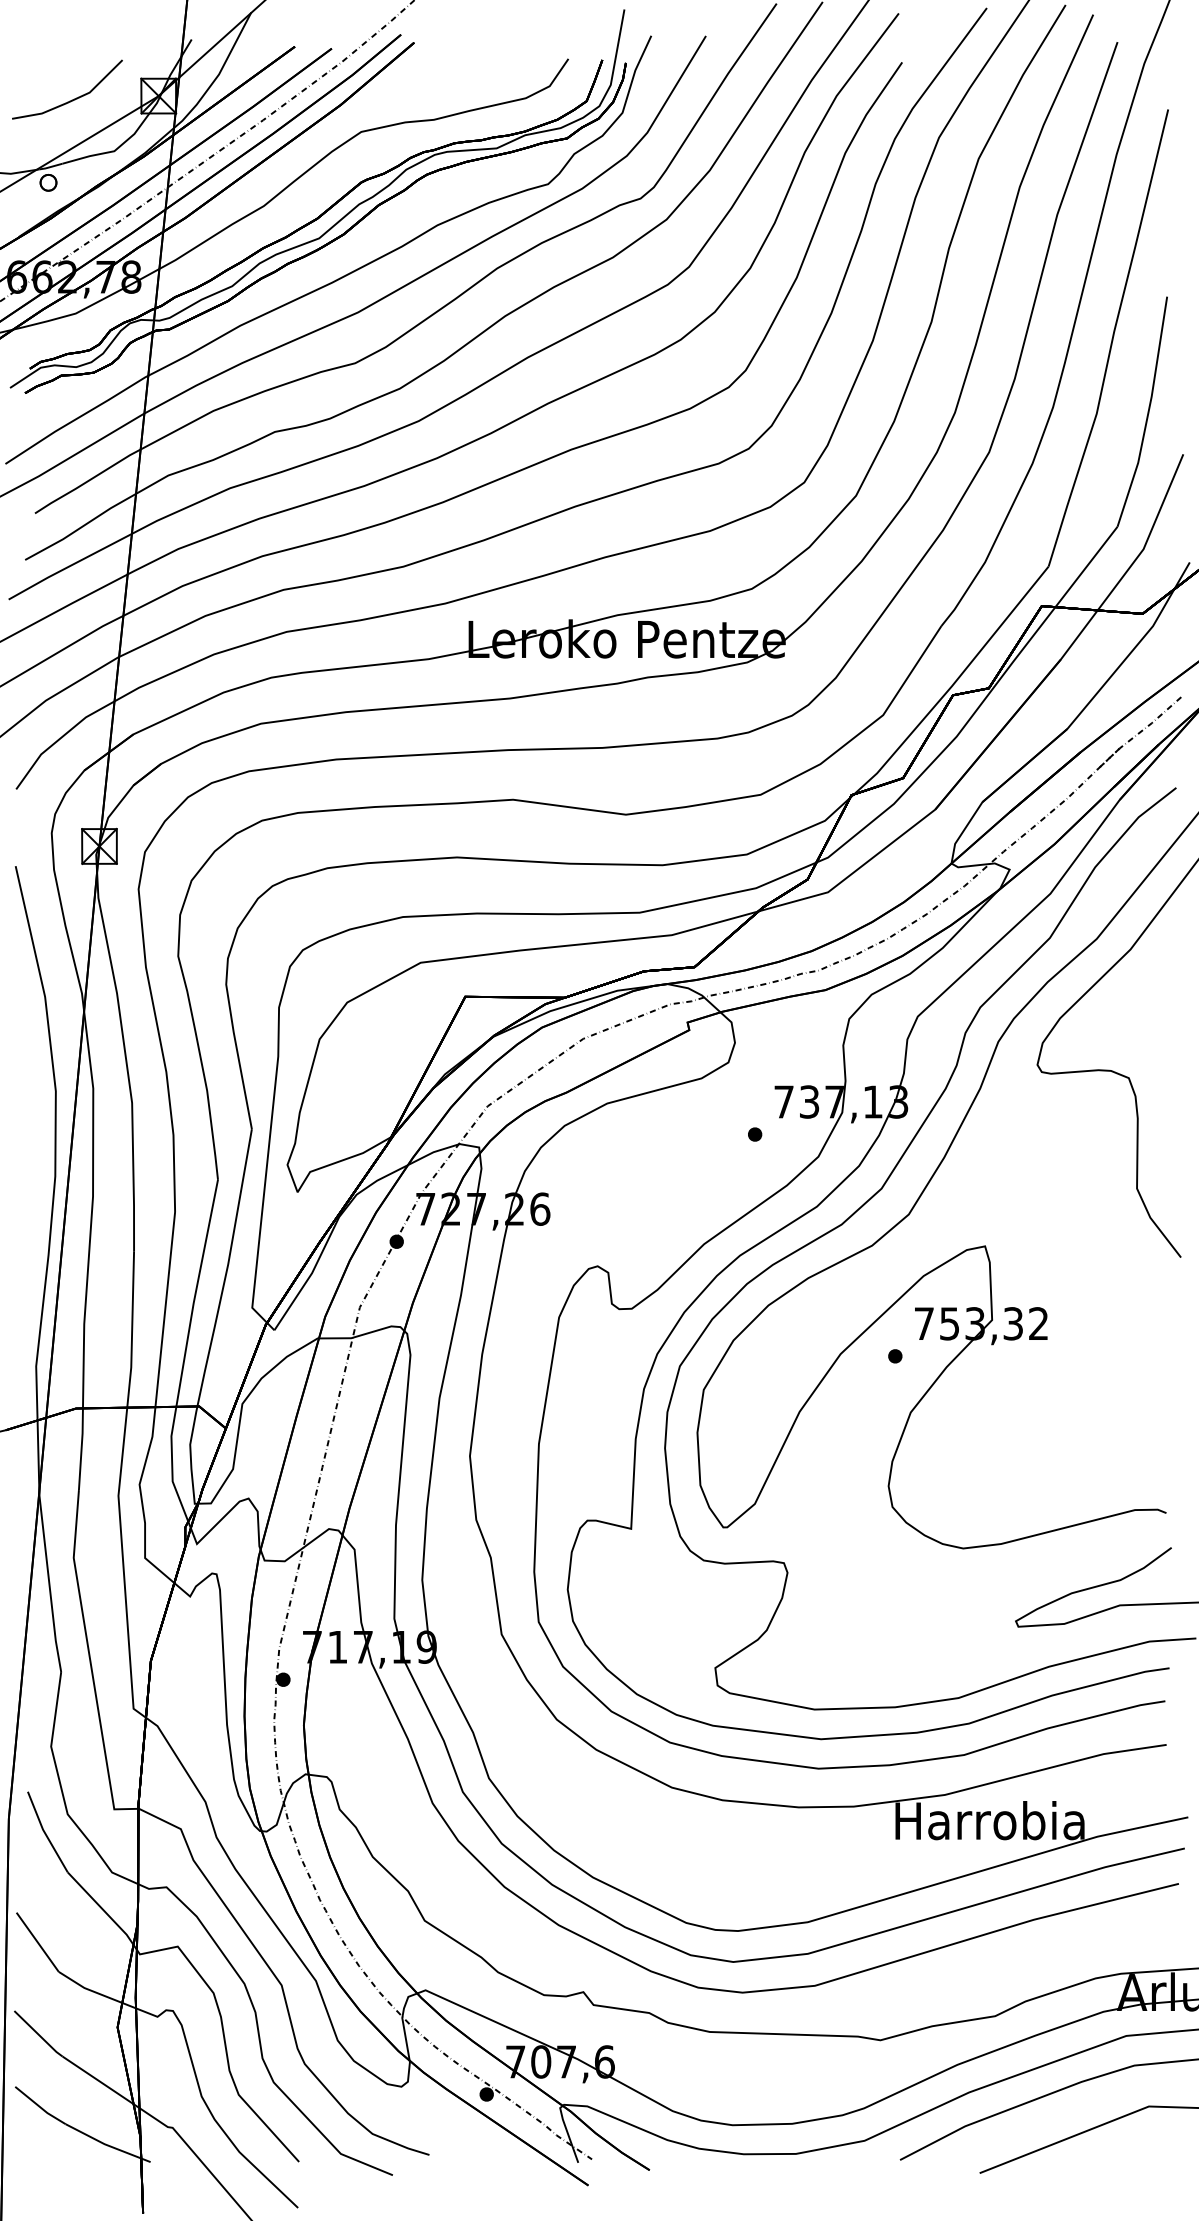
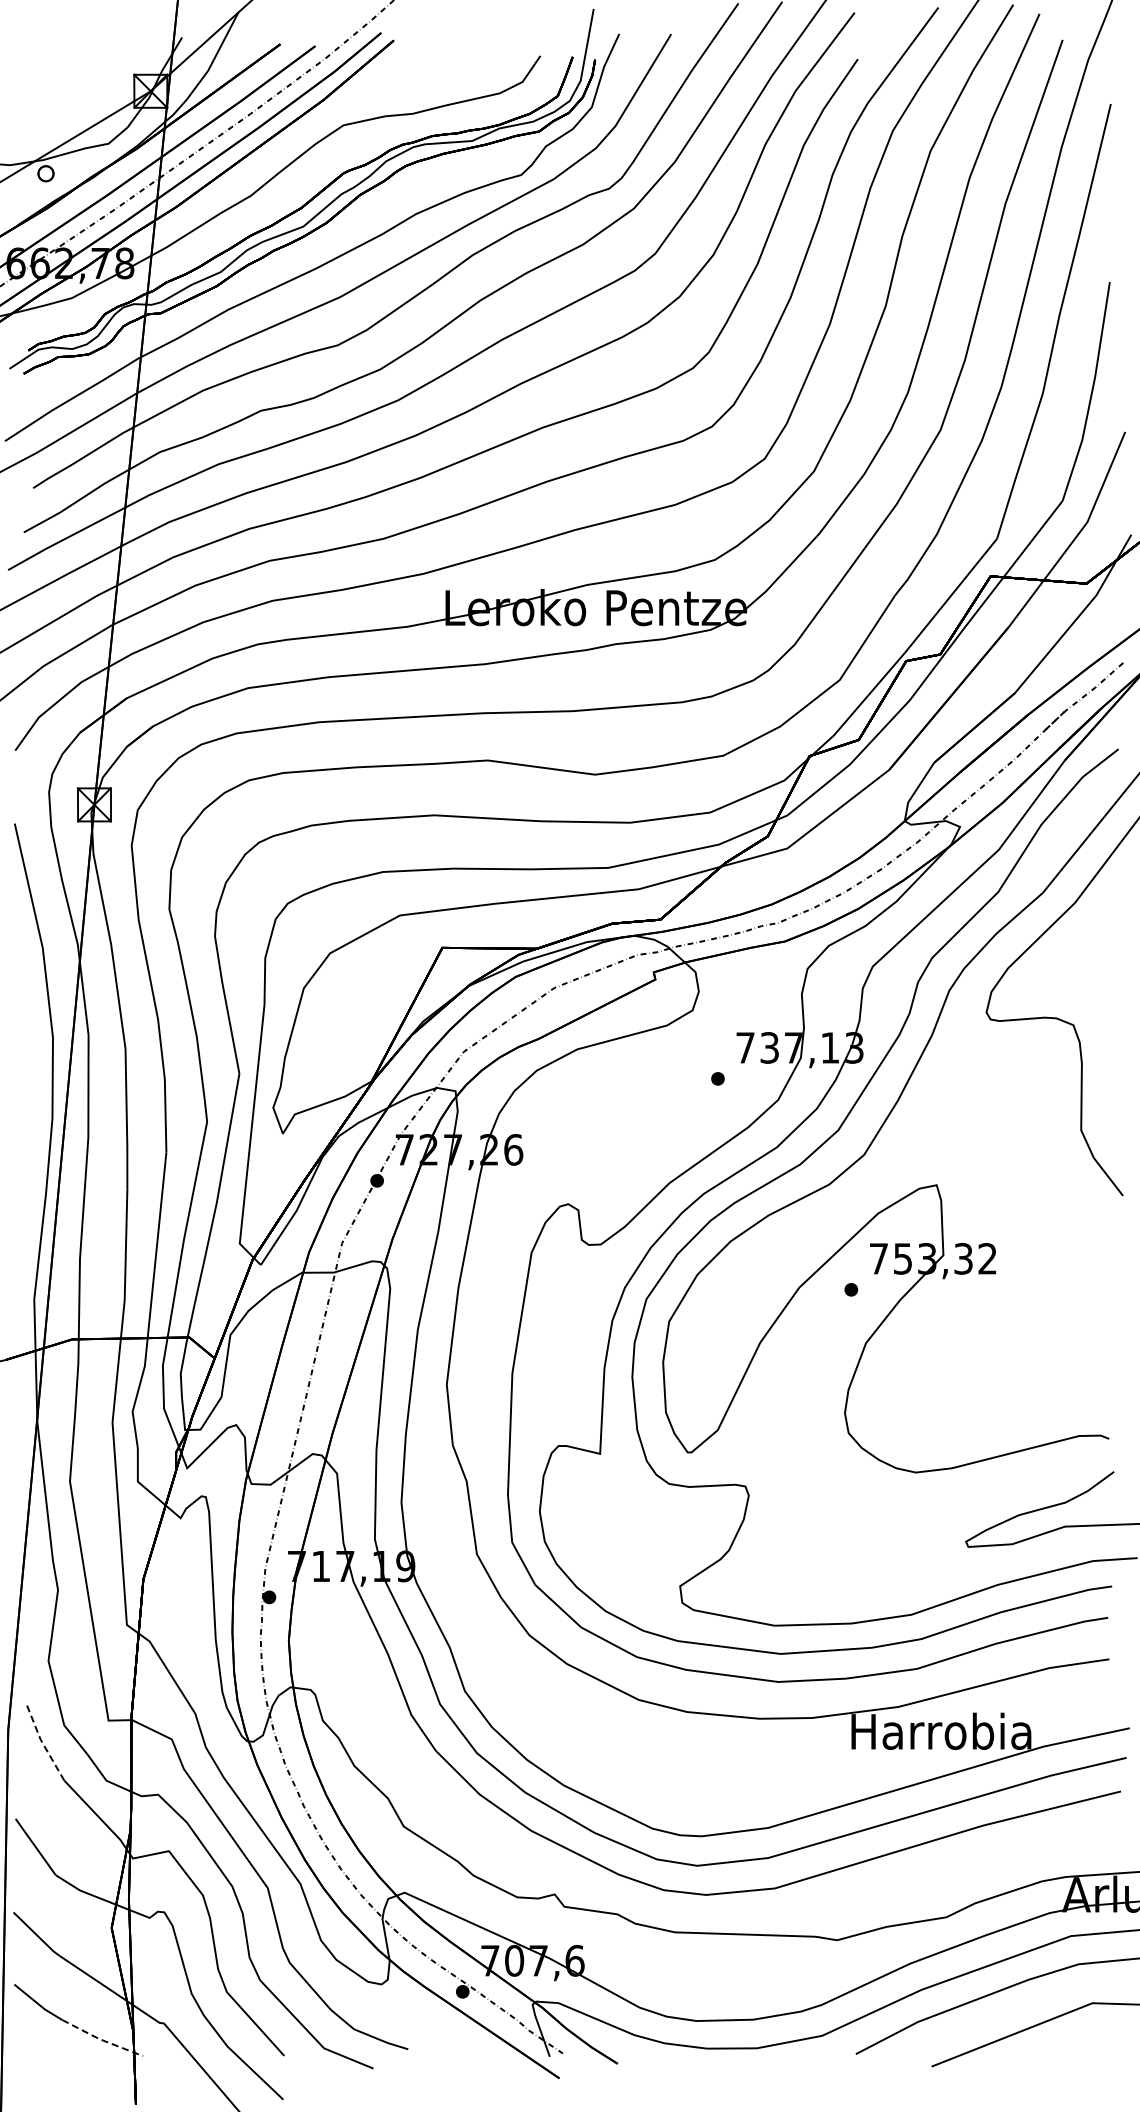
line: (72, 99) -> (68, 94), removed
line: (44, 1833) -> (42, 1743), solid -> dashed
line: (106, 2144) -> (101, 2039), solid -> dashed

